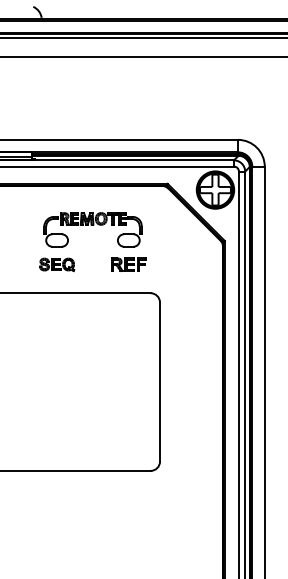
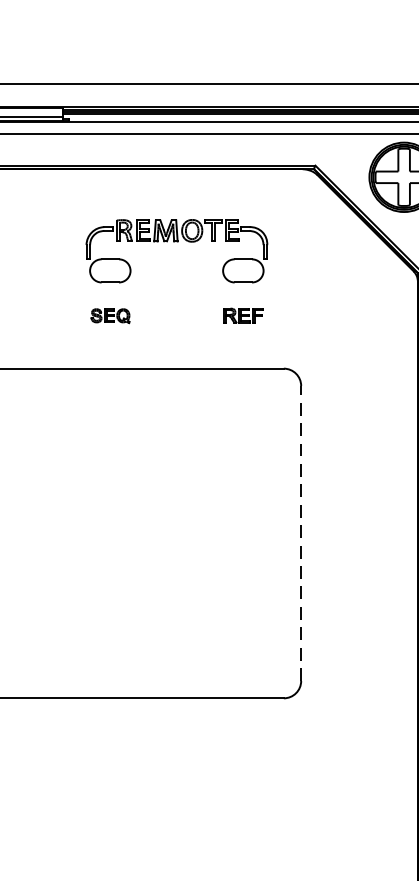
part: (57, 264) -> (111, 315), size x0.6
part: (128, 264) -> (242, 315), size x0.6
line: (160, 381) -> (302, 532), solid -> dashed

